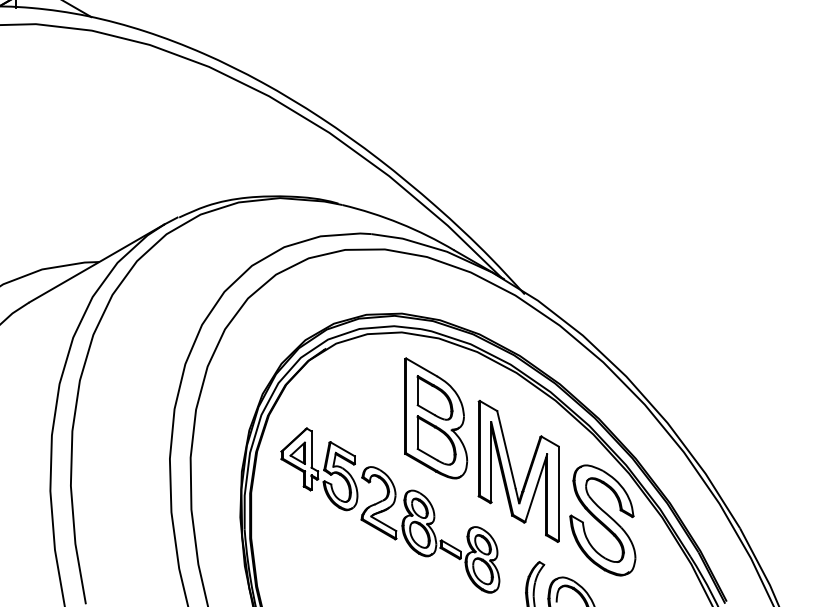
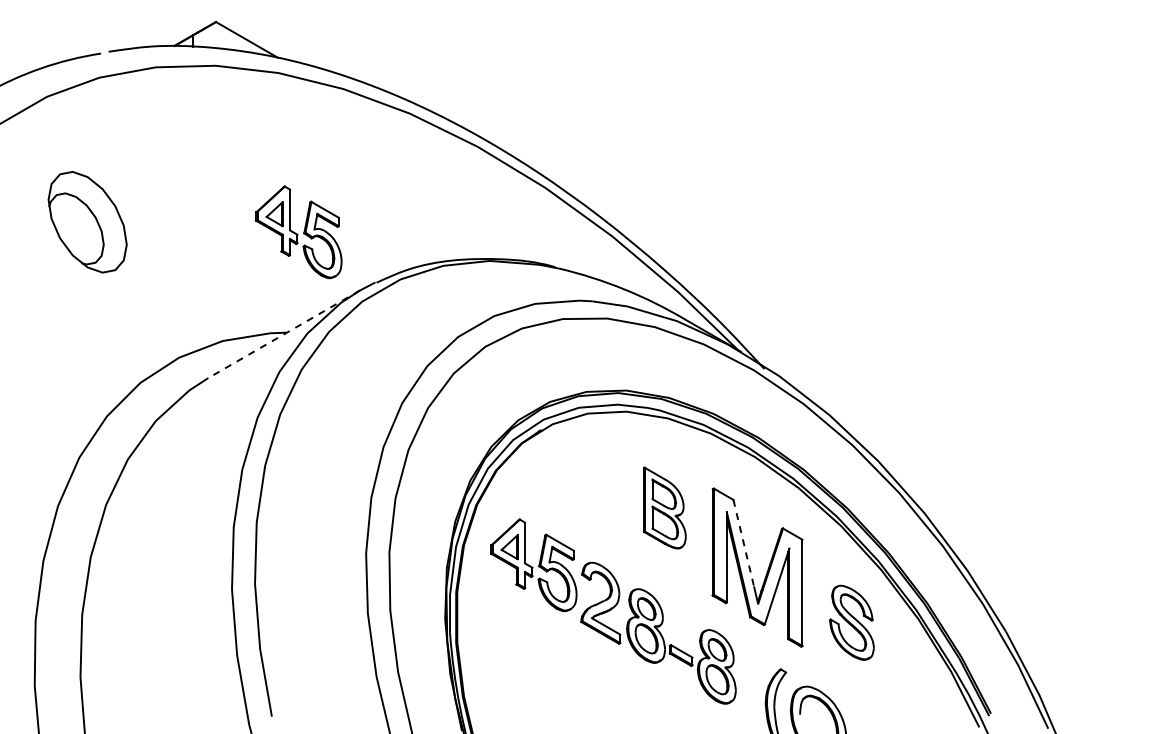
part: (109, 172) -> (298, 232), added
line: (96, 263) -> (283, 334), solid -> dashed
part: (435, 417) -> (664, 507), size x0.6
line: (506, 449) -> (743, 543), solid -> dashed
part: (602, 520) -> (851, 622), size x0.6

